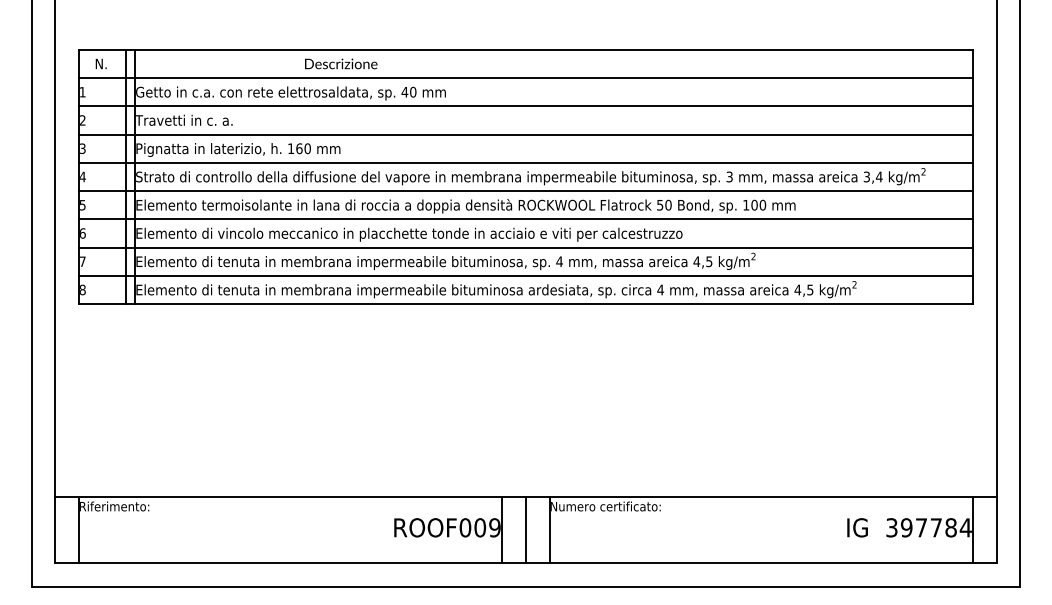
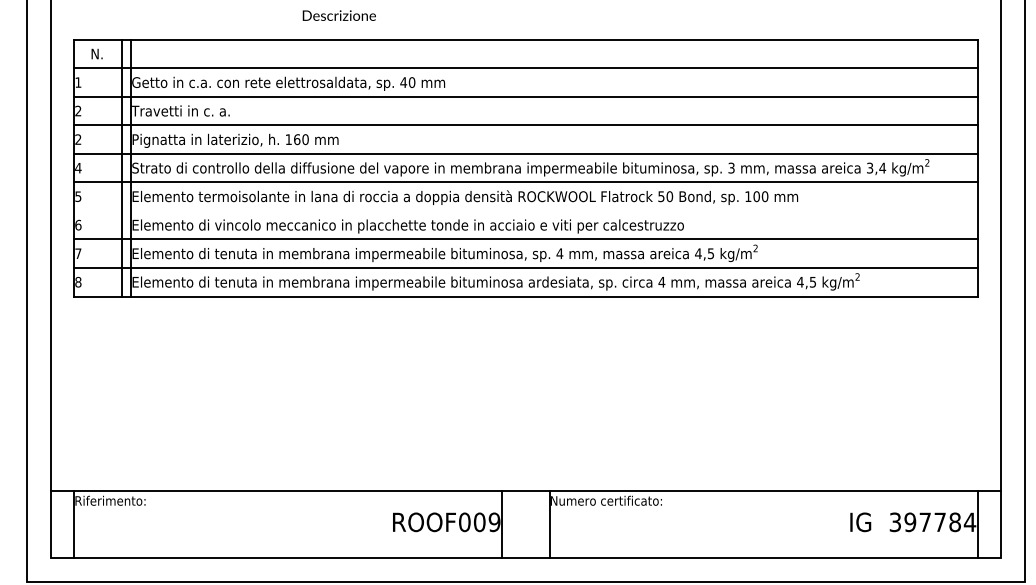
text: (341, 63) -> (339, 15), moved
text: (82, 149) -> (78, 140), 3 -> 2
line: (525, 219) -> (525, 211), removed
line: (525, 530) -> (525, 525), removed

